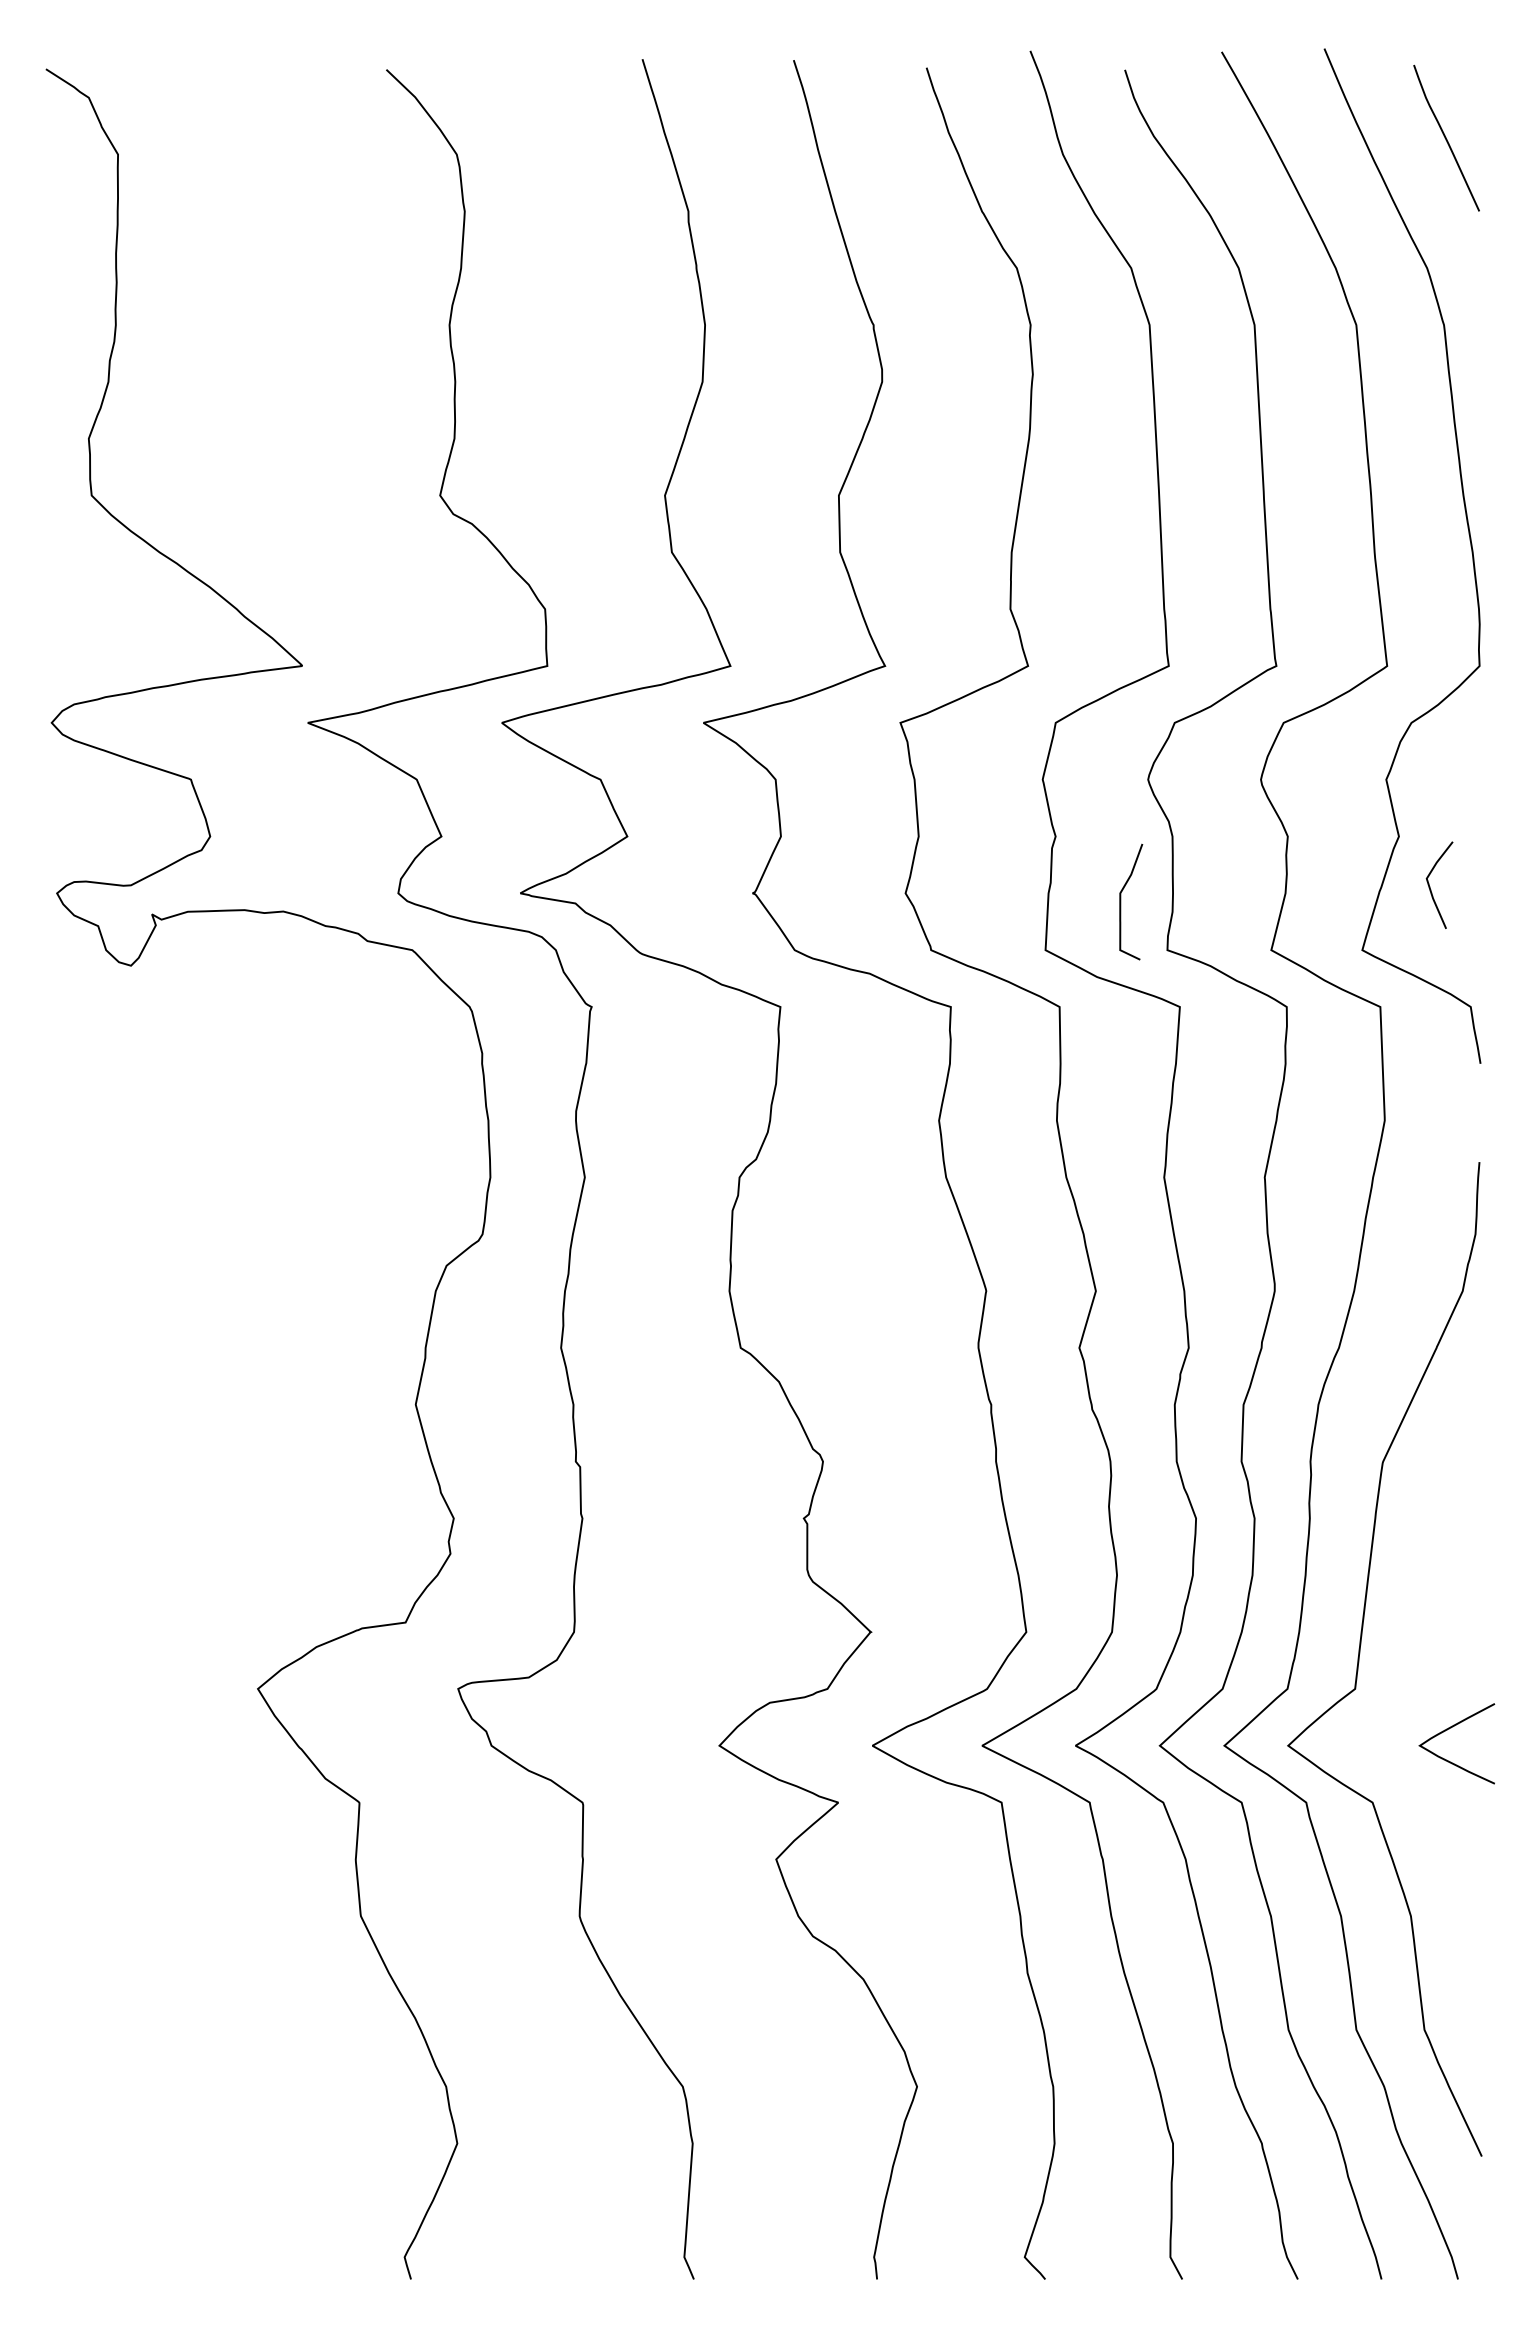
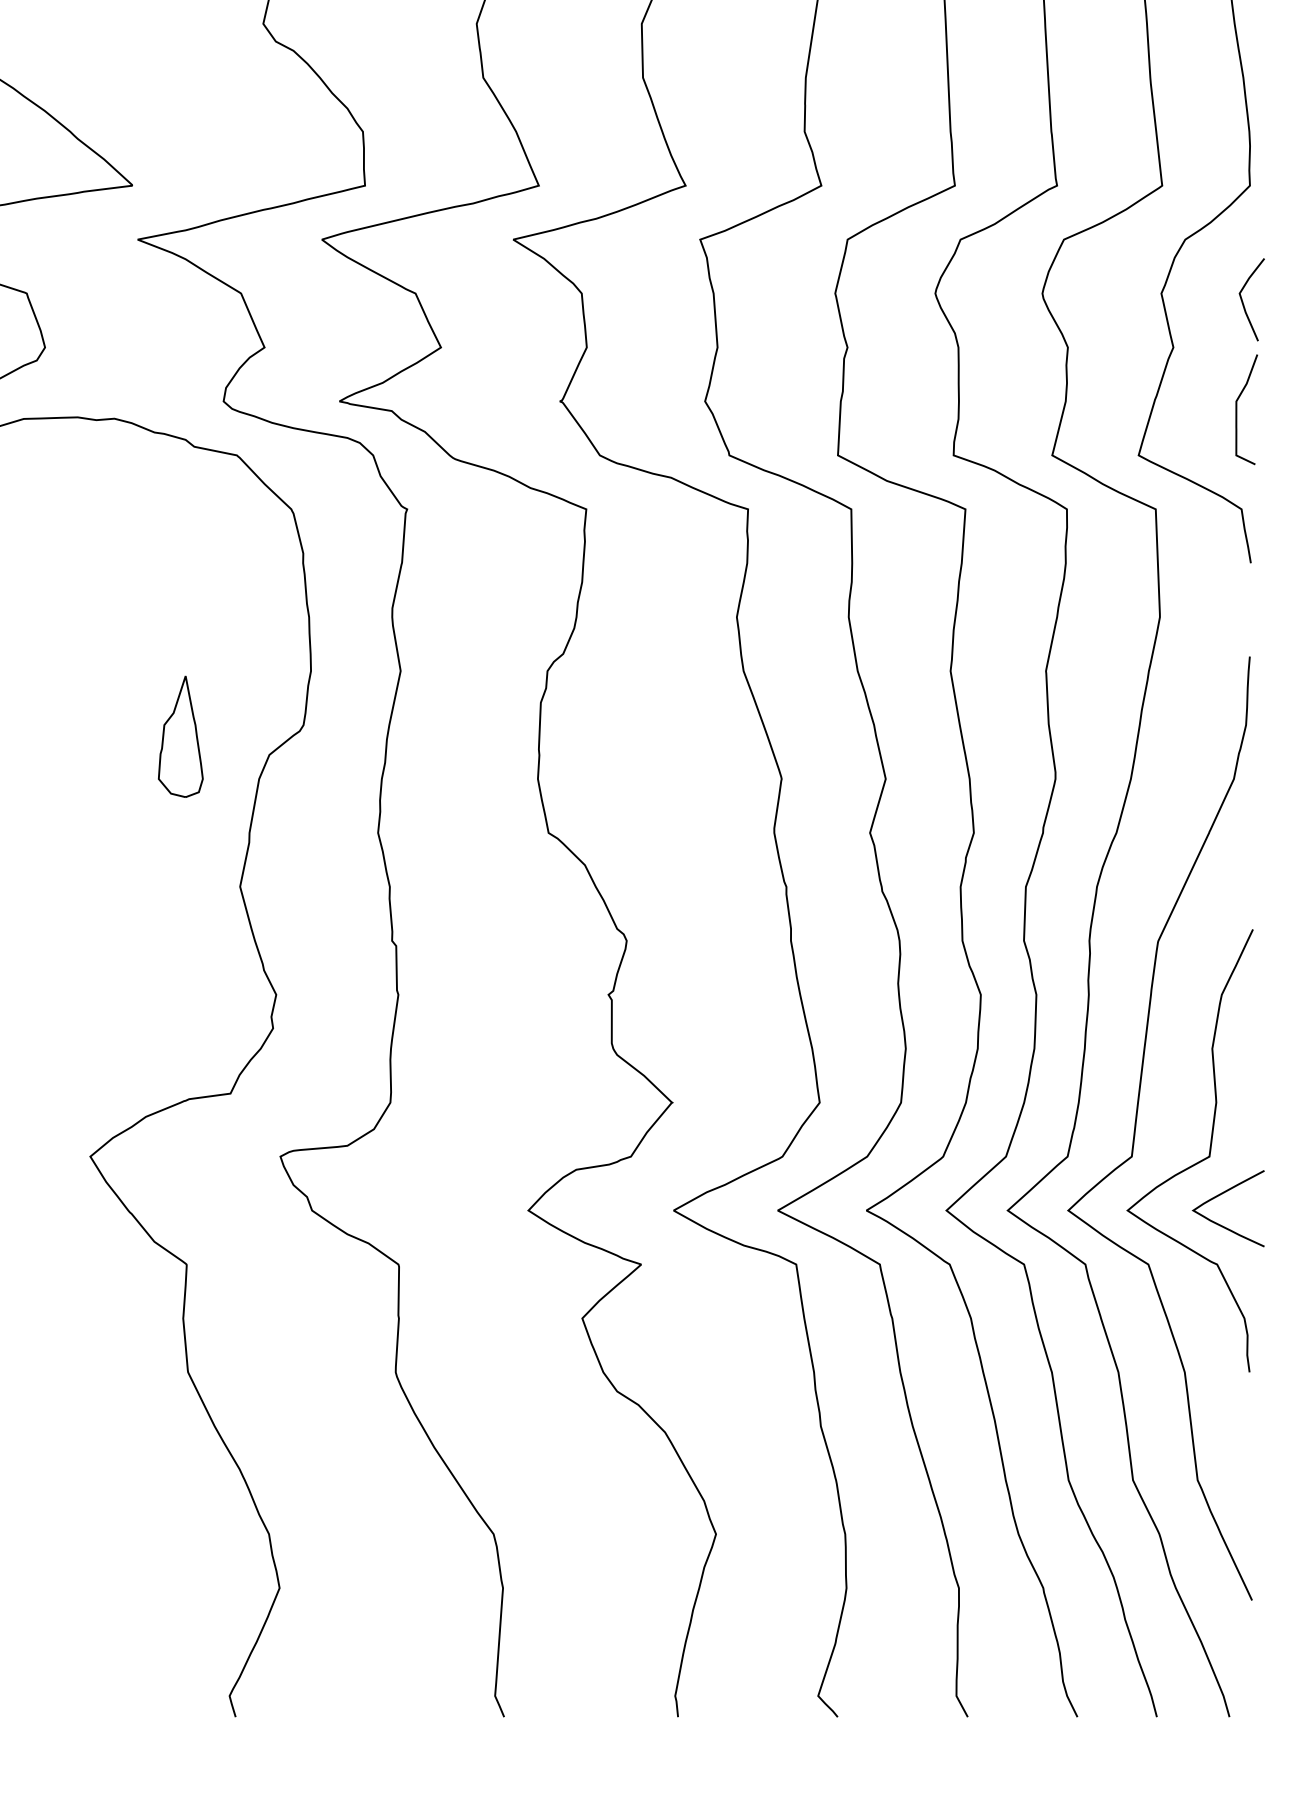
line: (1430, 886) -> (1243, 300), moved
curve: (1121, 901) -> (1237, 409), moved
part: (353, 1246) -> (181, 736), added
curve: (1422, 1695) -> (1195, 1162), added

